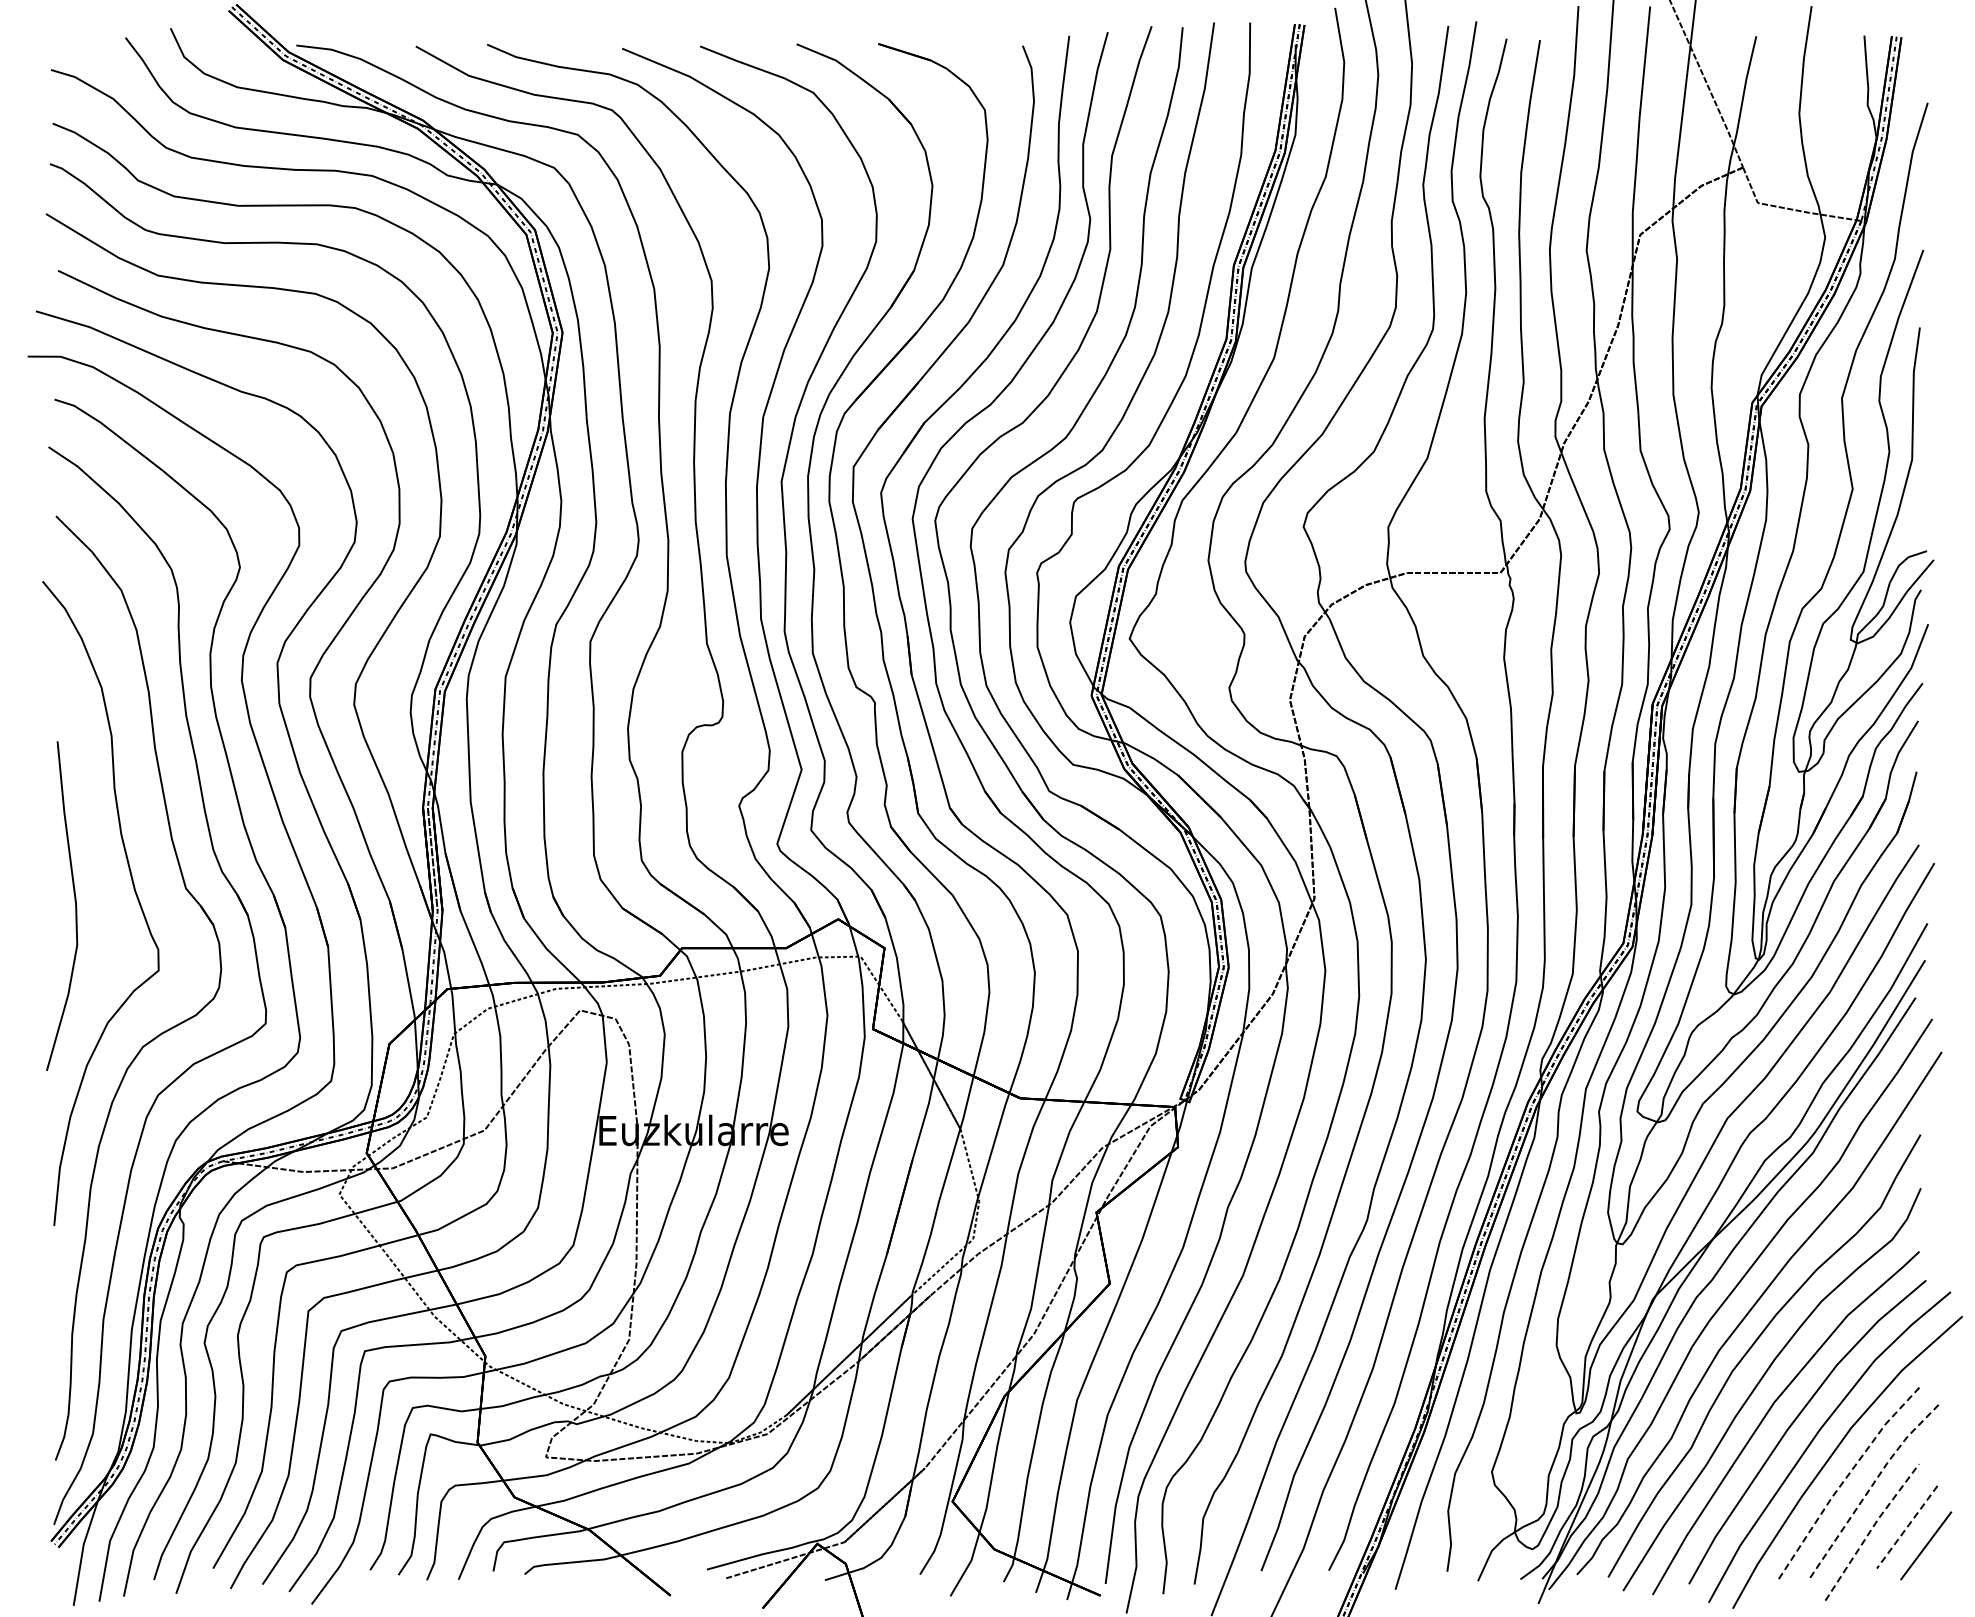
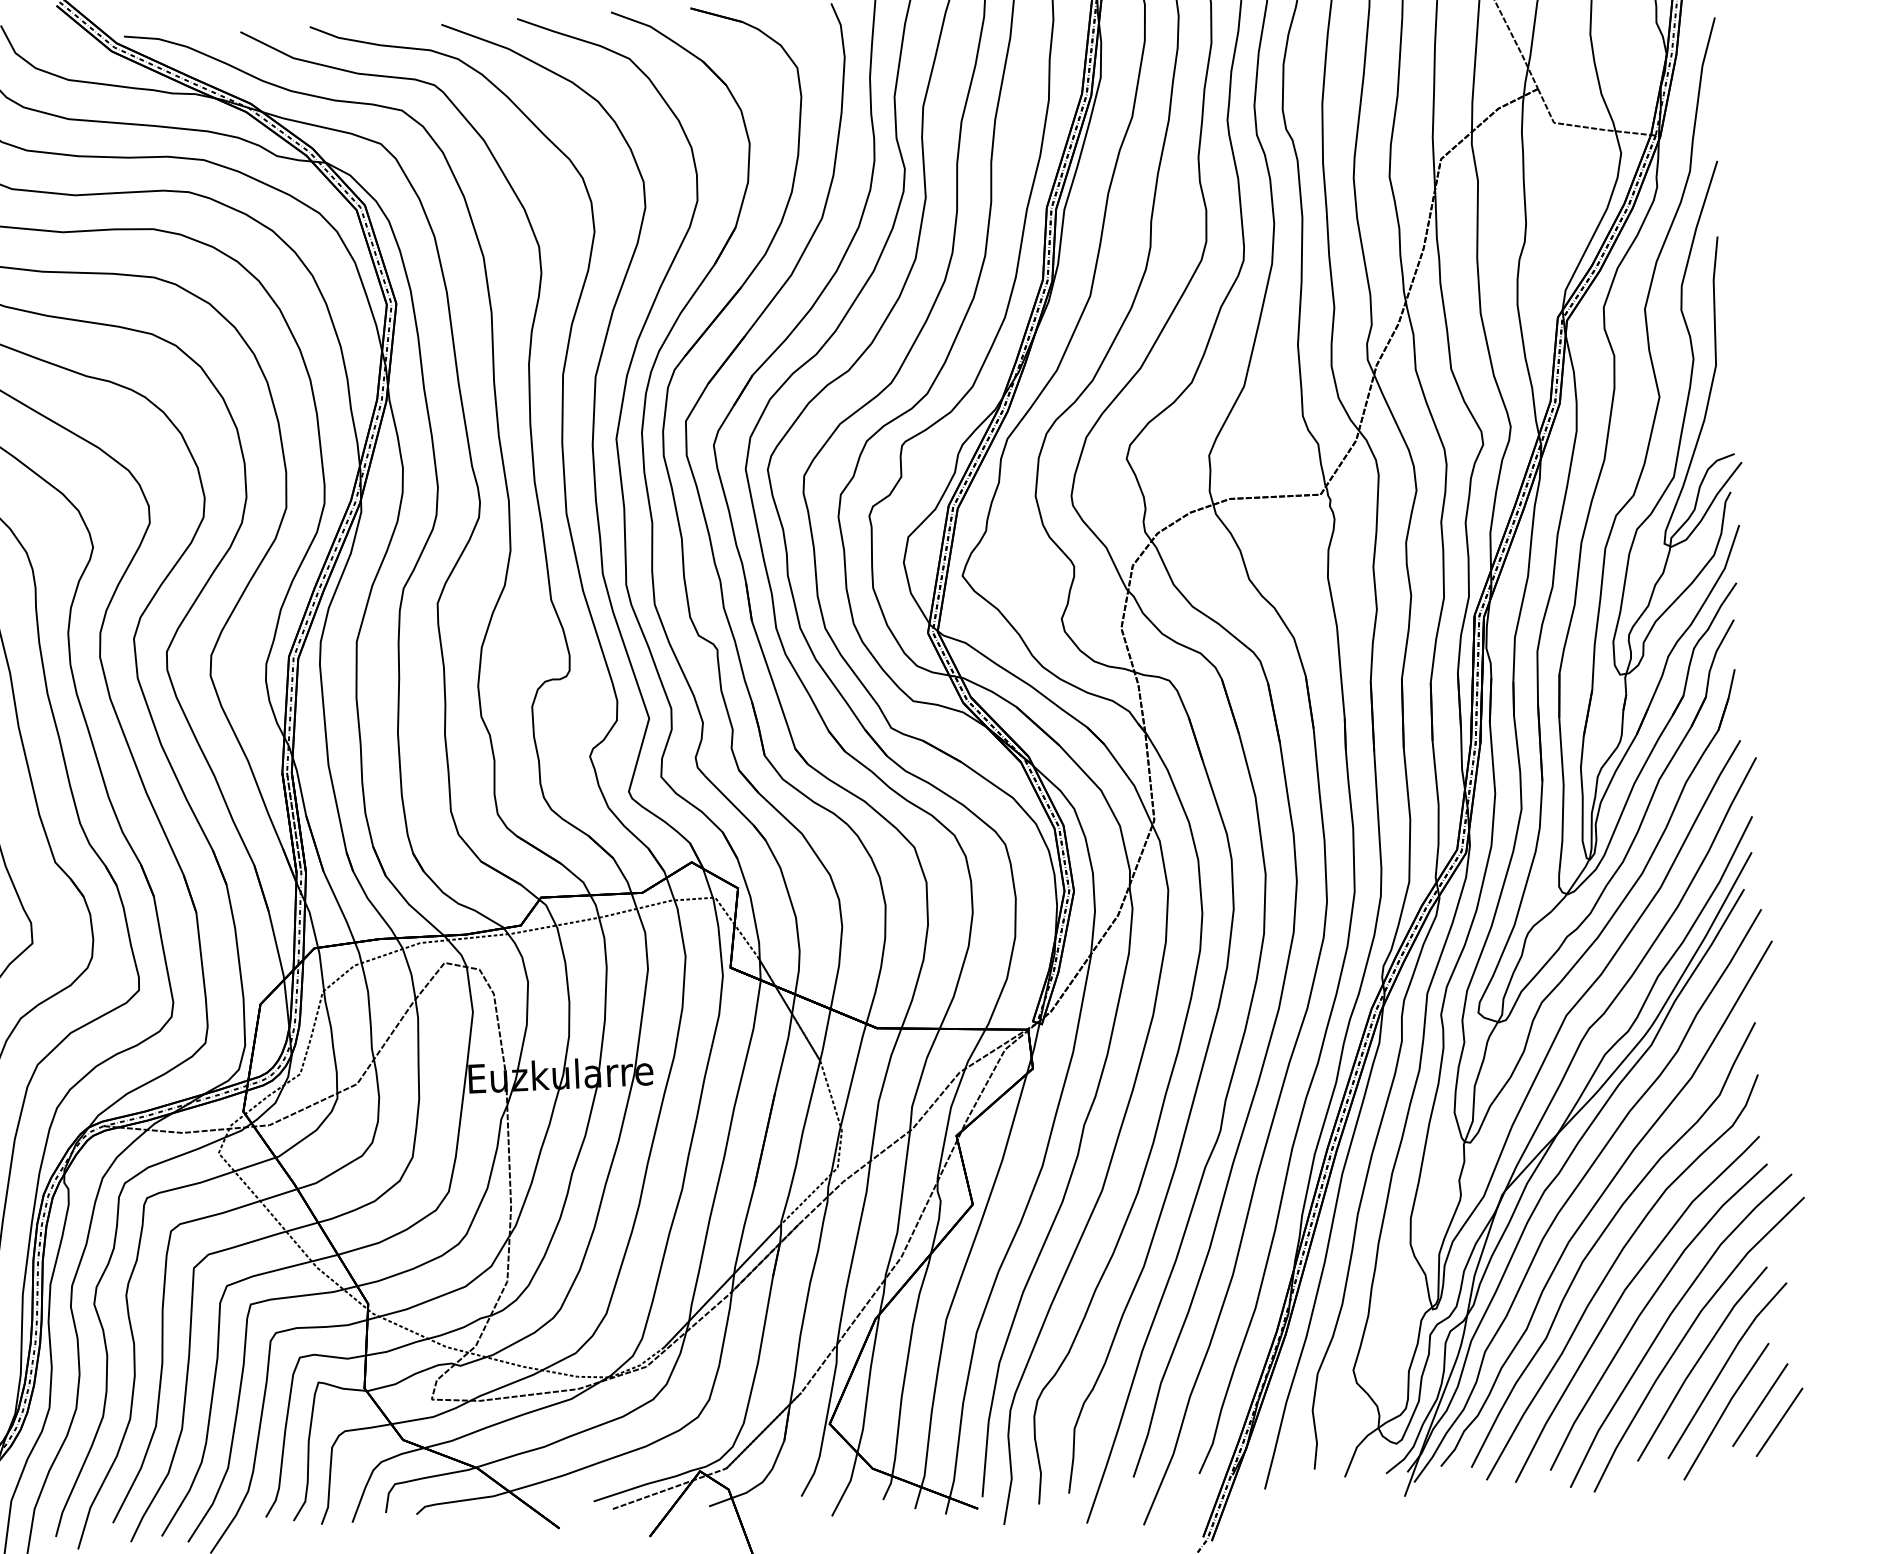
line: (1845, 1479) -> (1697, 1361), dashed -> solid
line: (1872, 1485) -> (1724, 1366), dashed -> solid
line: (1906, 1527) -> (1759, 1405), dashed -> solid
line: (1870, 1530) -> (1724, 1409), dashed -> solid

